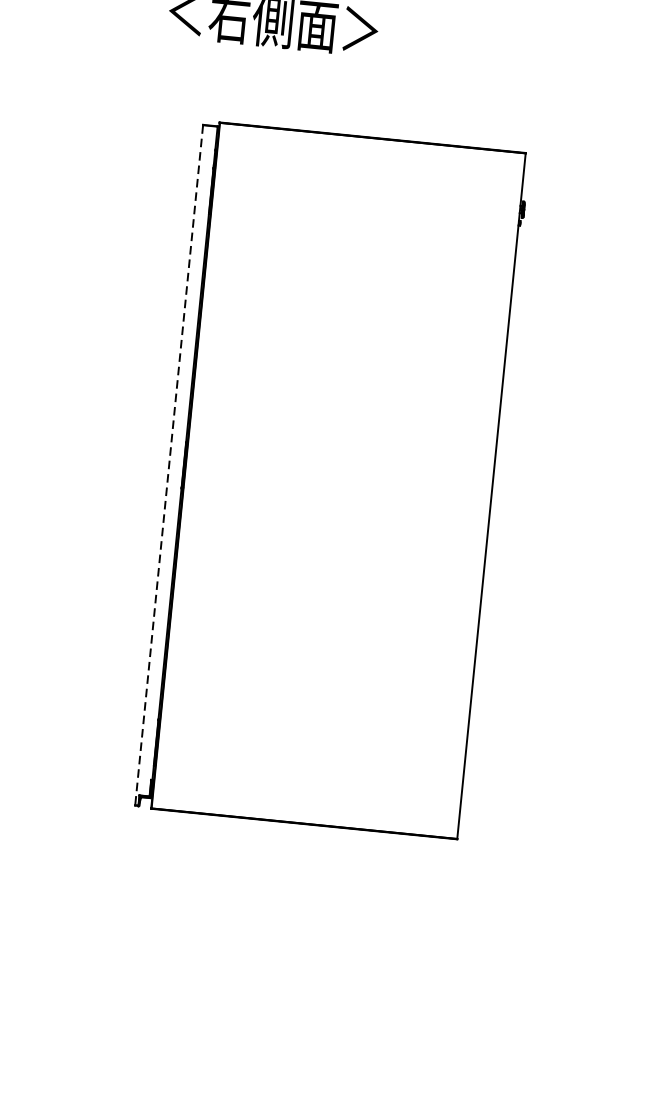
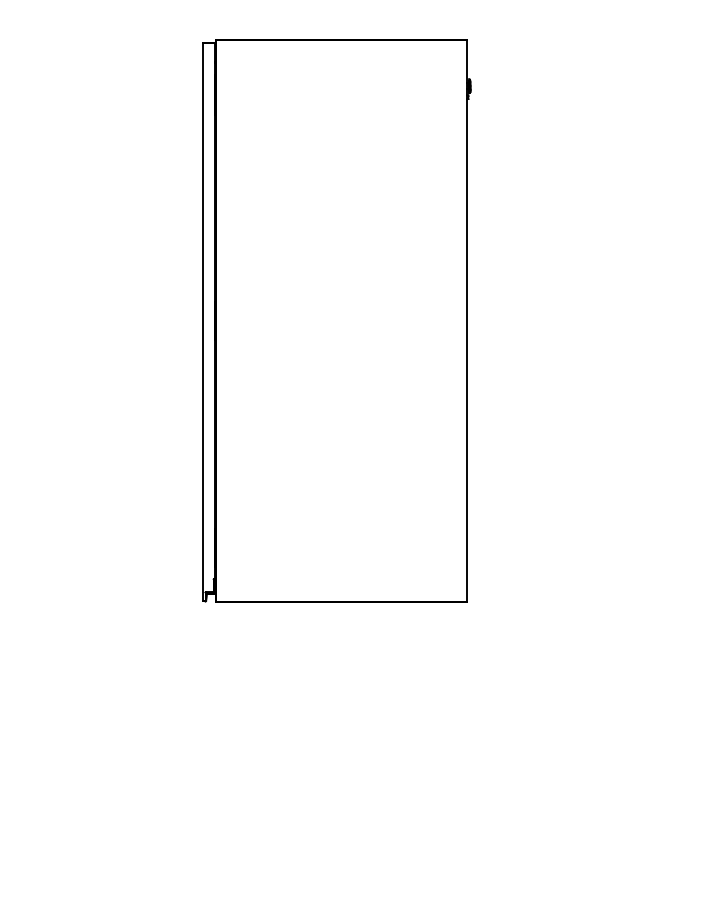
line: (168, 465) -> (202, 322), dashed -> solid

